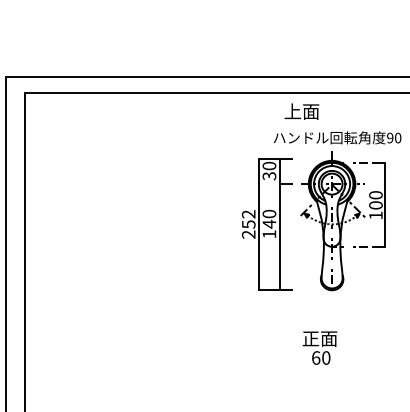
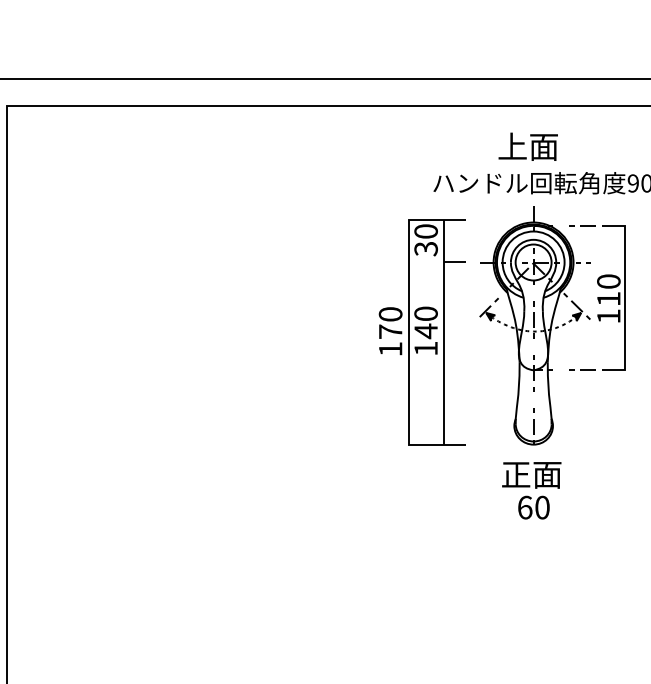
text: (301, 111) -> (527, 146), moved
text: (375, 205) -> (608, 299), 100 -> 110
text: (248, 224) -> (390, 331), 252 -> 170
text: (319, 347) -> (530, 489), moved

